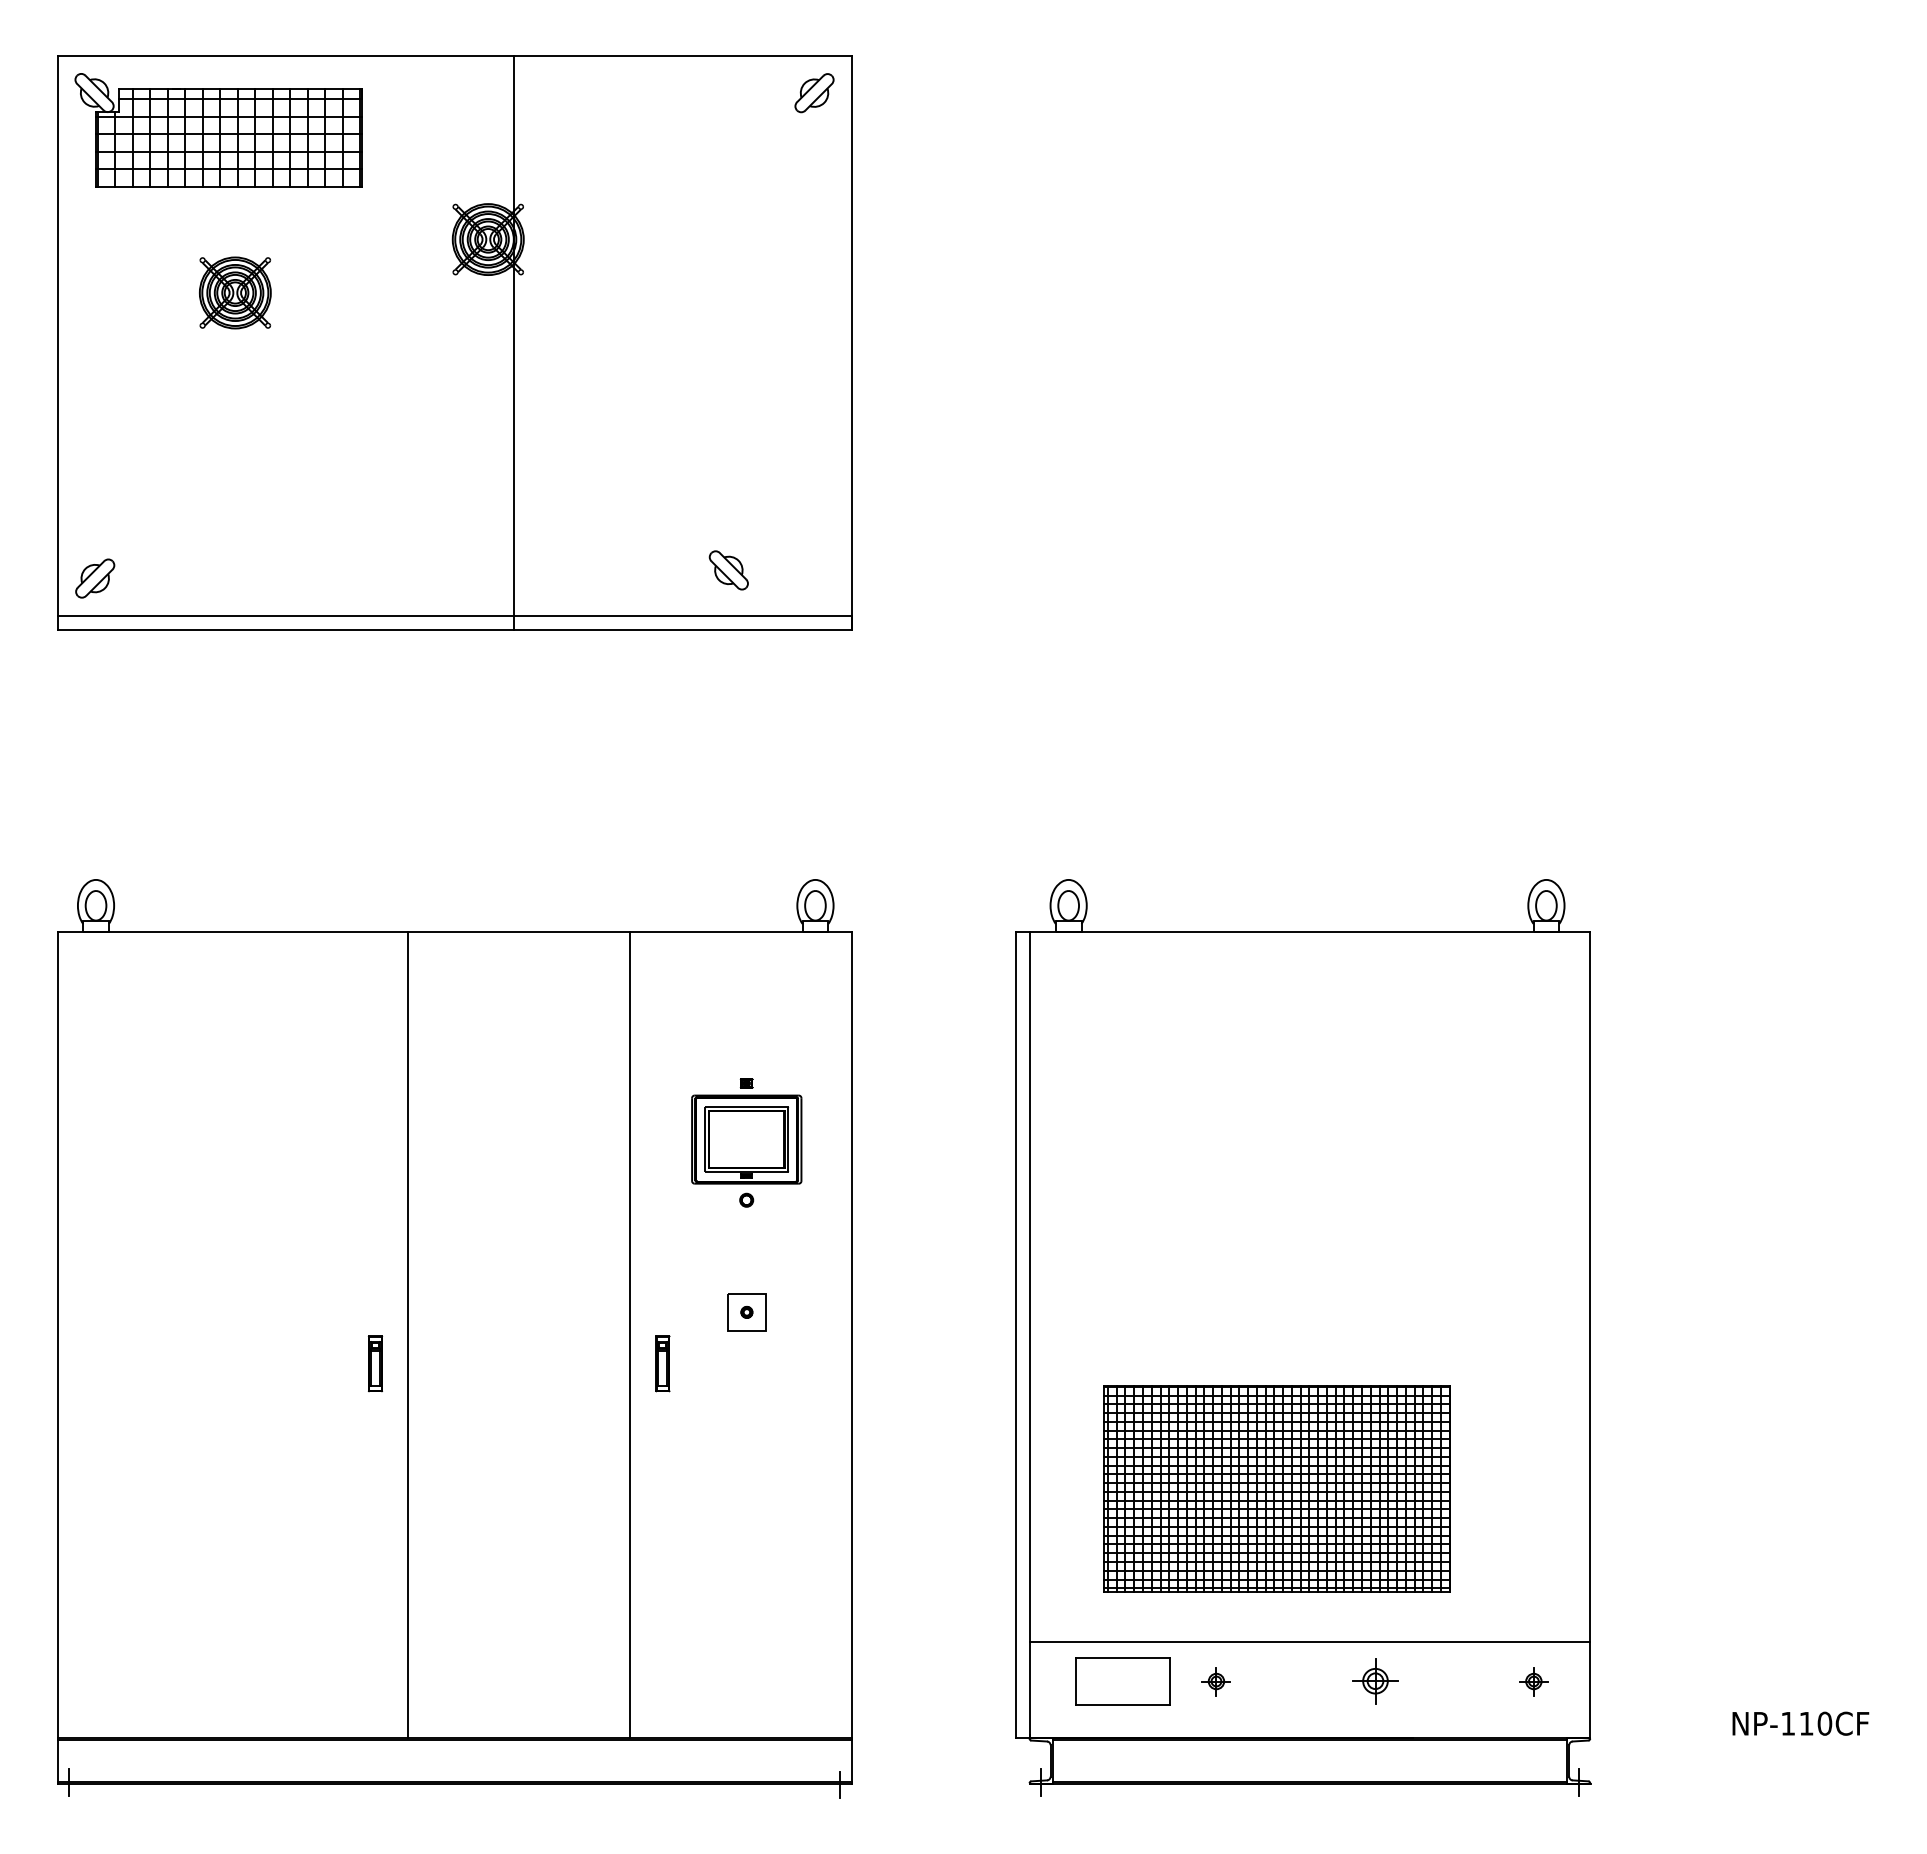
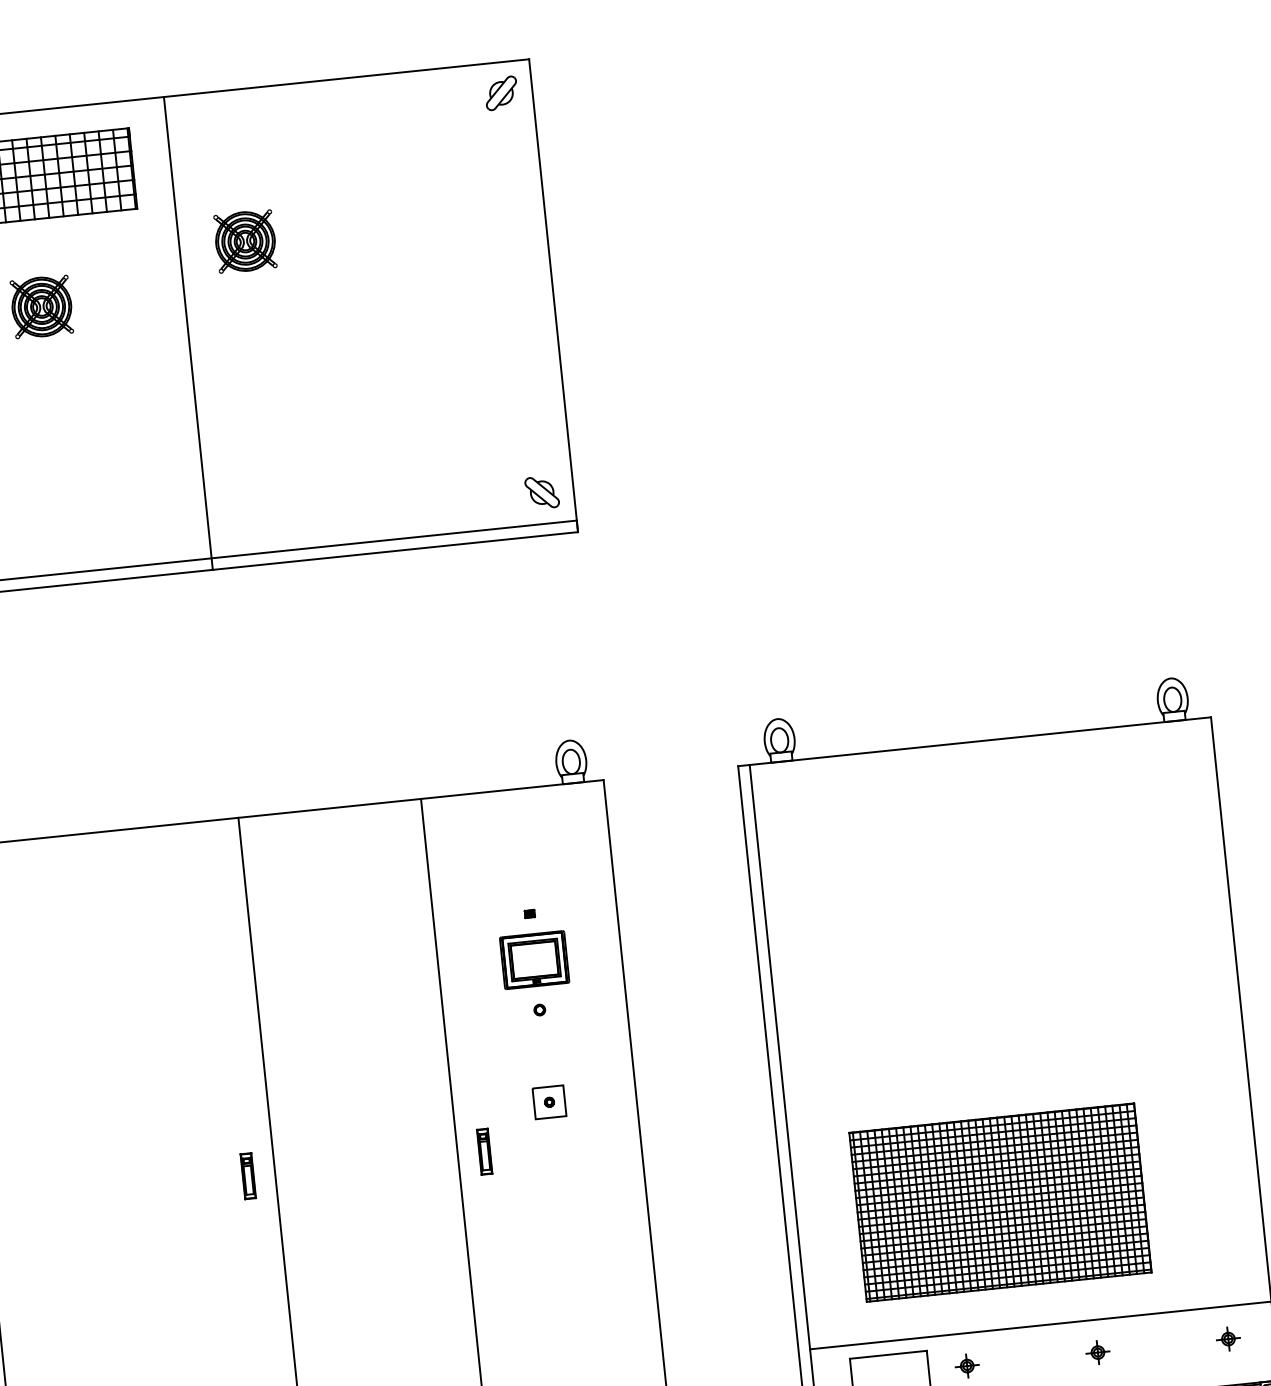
line: (514, 342) -> (188, 333), moved
part: (728, 570) -> (541, 492), moved
part: (746, 1139) -> (534, 960), size x0.71
part: (1374, 1681) -> (1097, 1352), size x0.62

